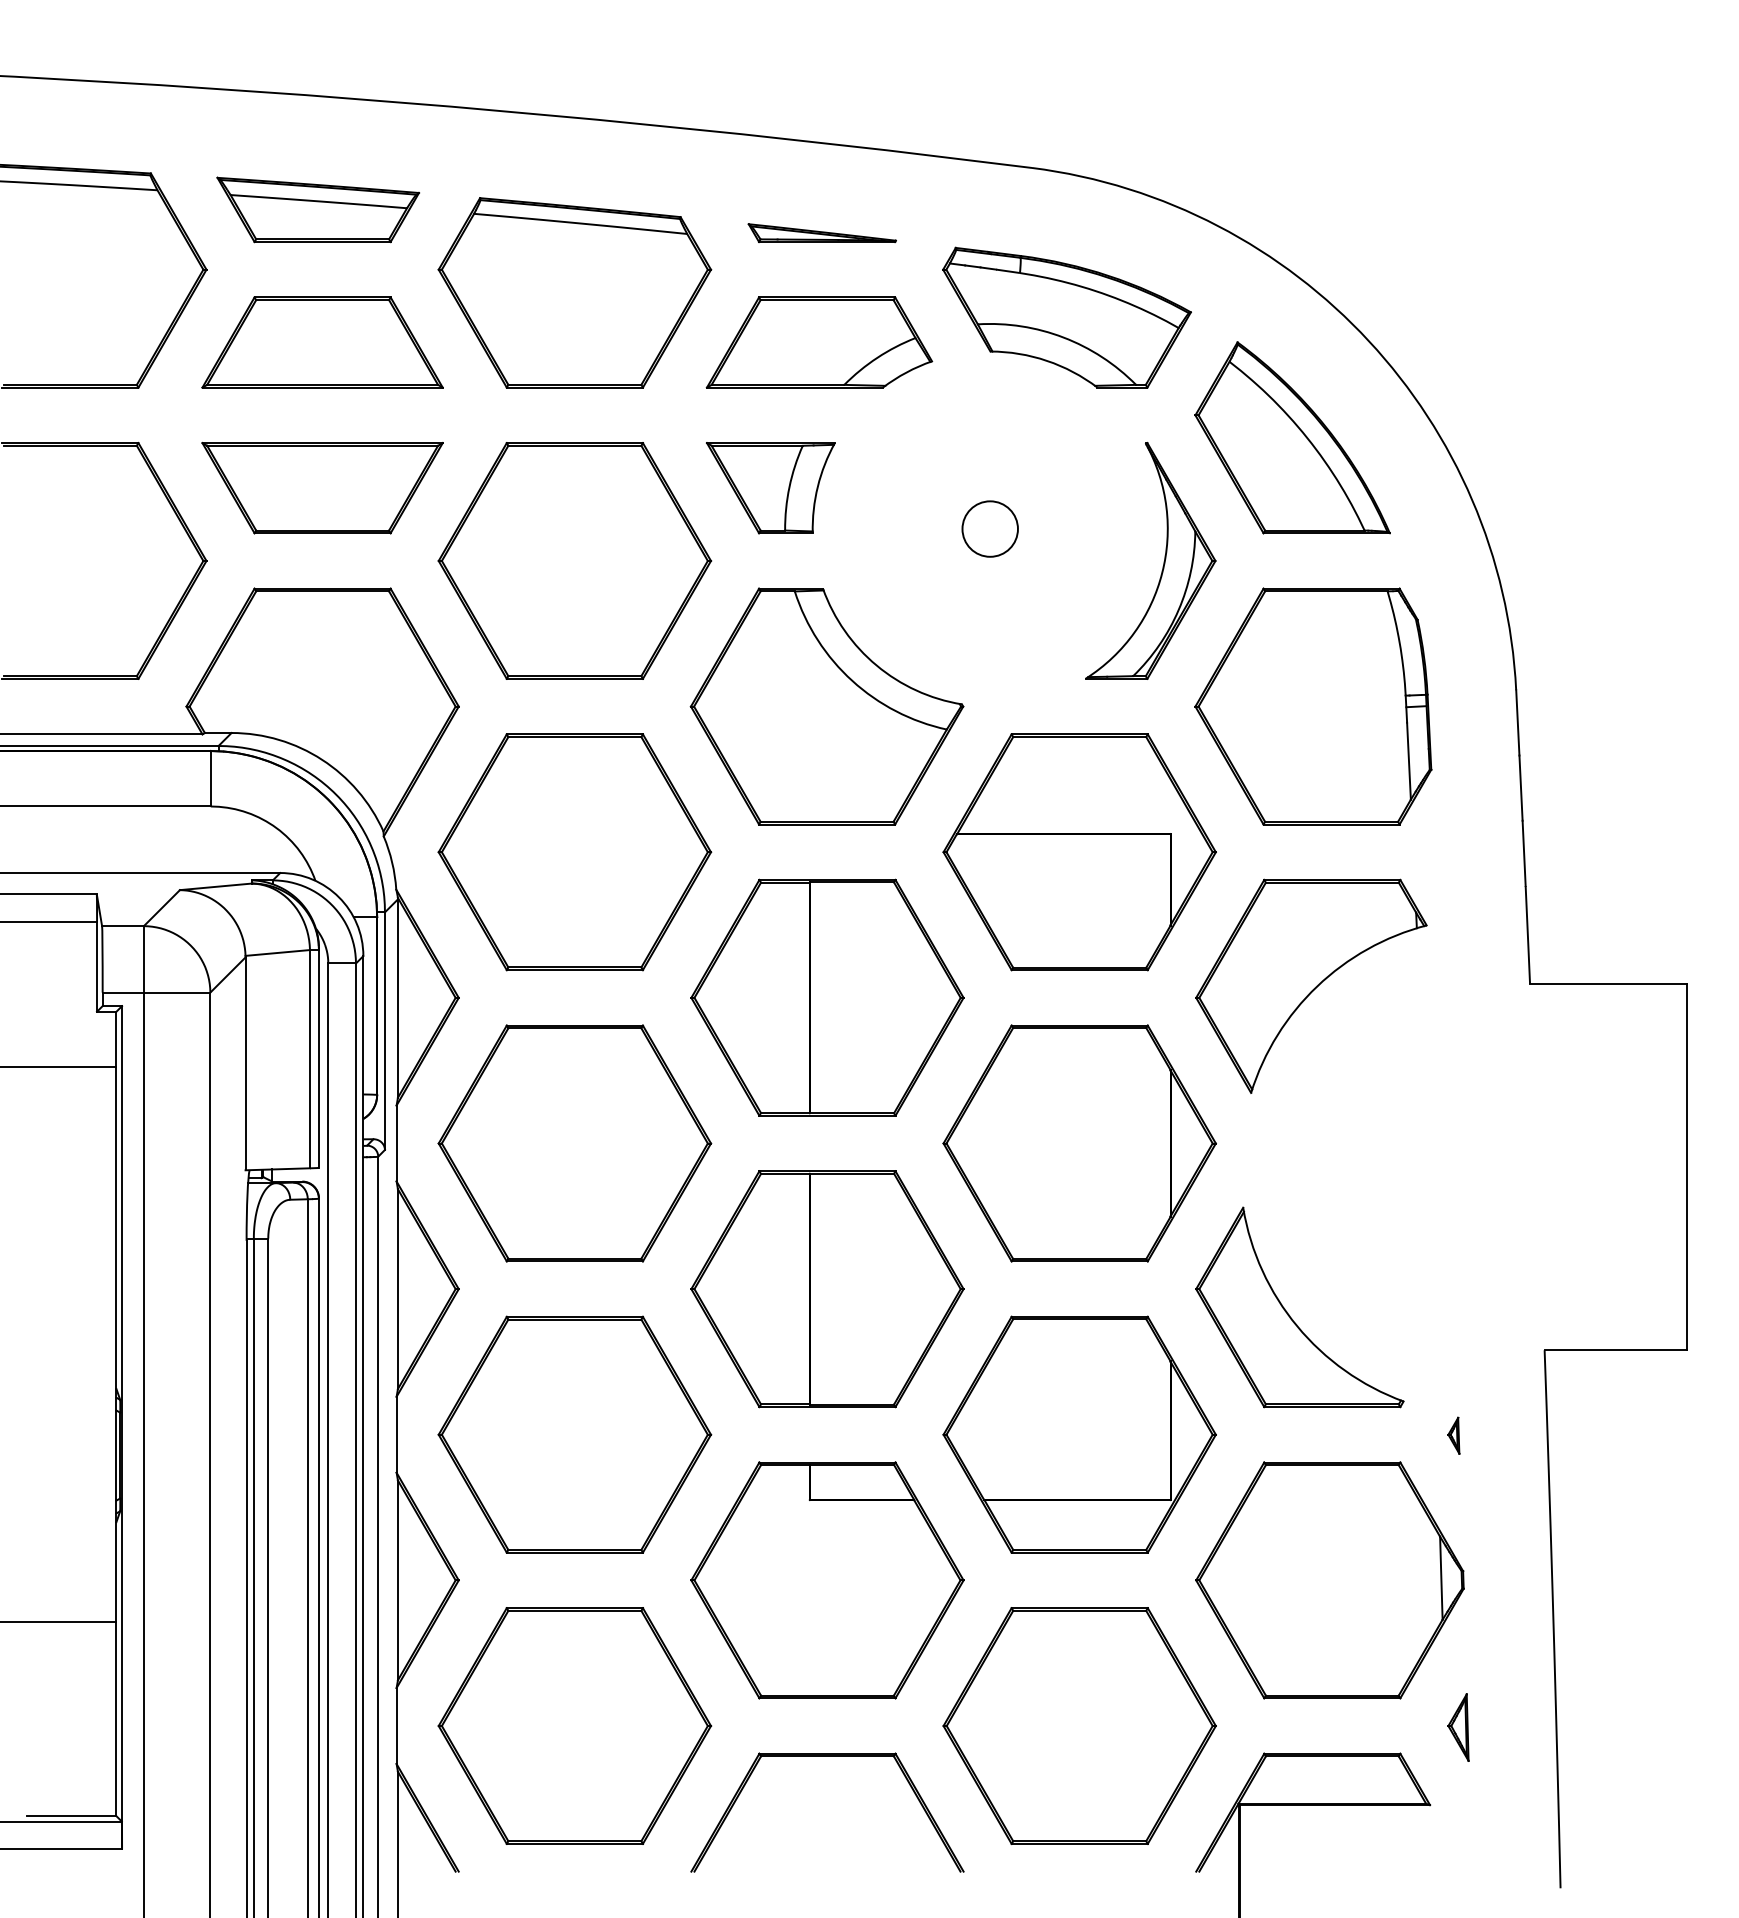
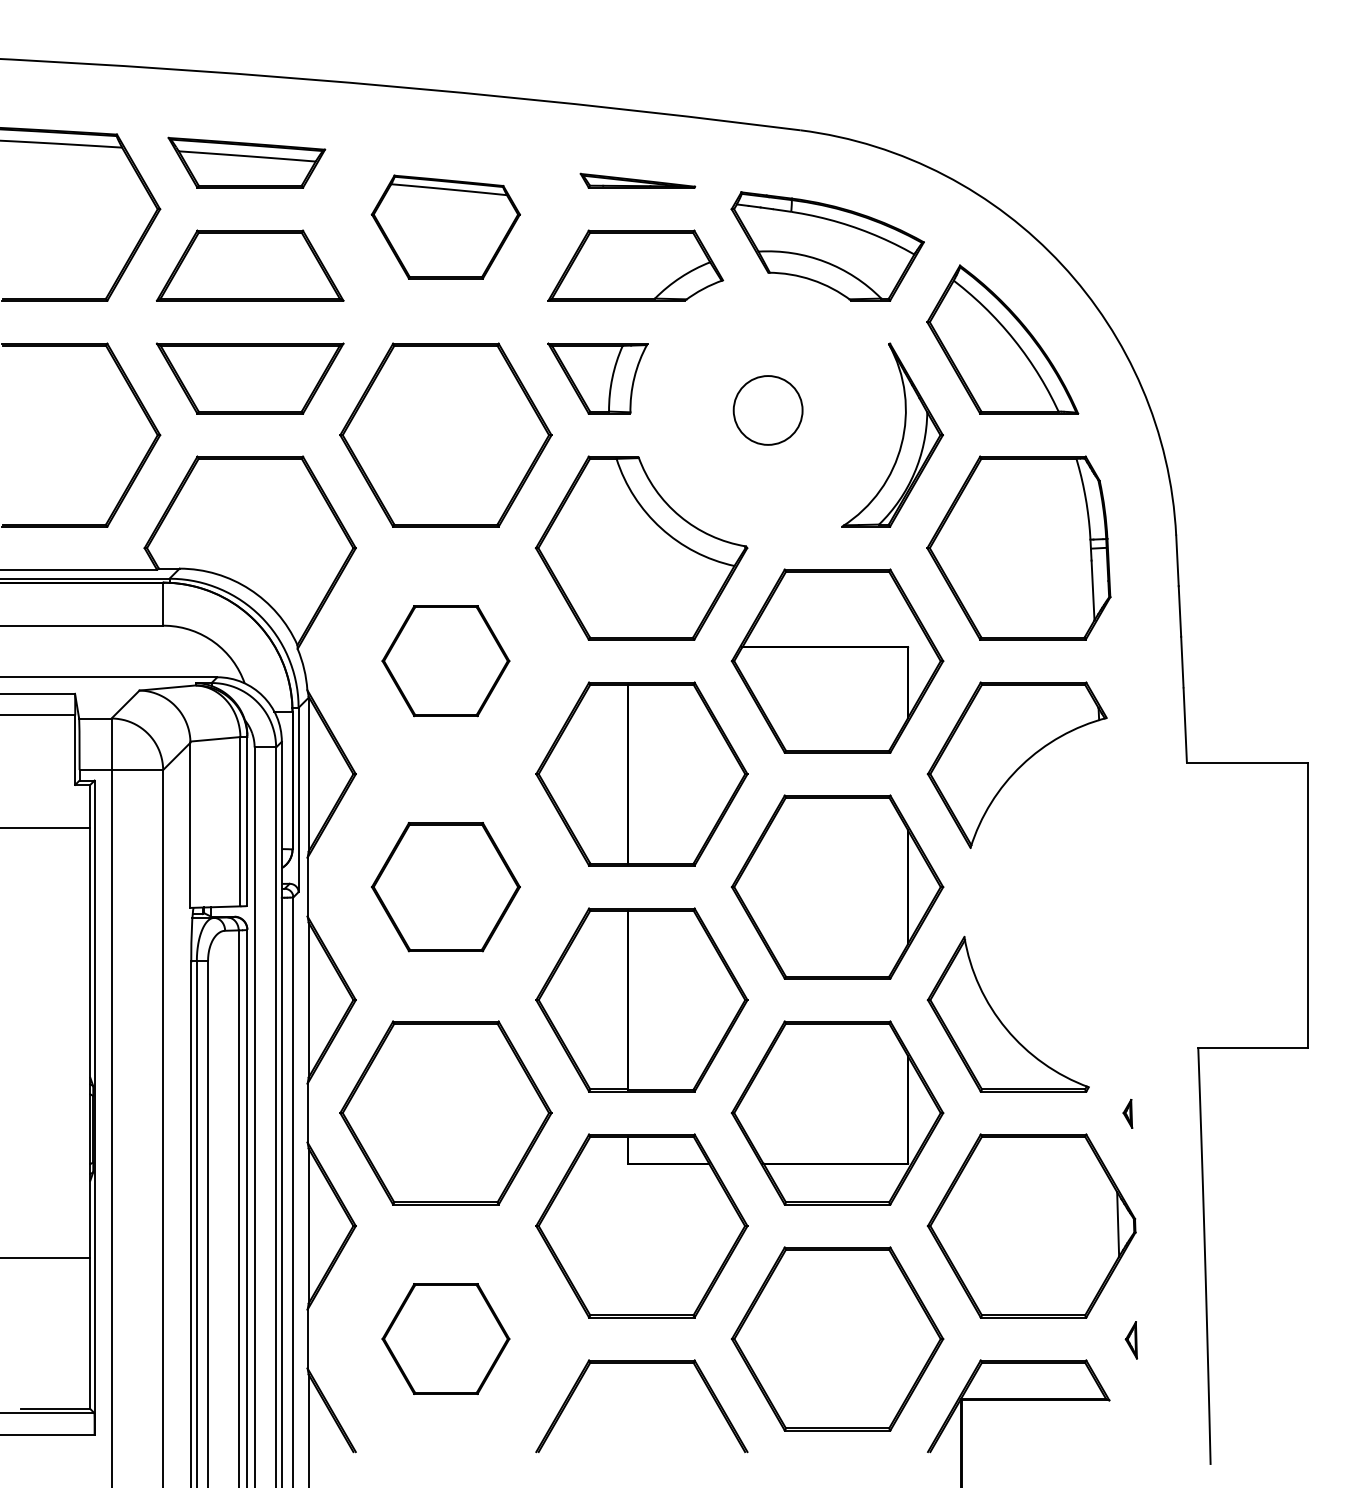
part: (574, 291) -> (445, 226), size x0.7
circle: (989, 527) -> (767, 409), size x1.6
part: (574, 851) -> (445, 660), size x0.6
part: (574, 1142) -> (445, 886), size x0.7
part: (574, 1725) -> (445, 1338), size x0.6
part: (1458, 1727) -> (1131, 1340), size x0.7

